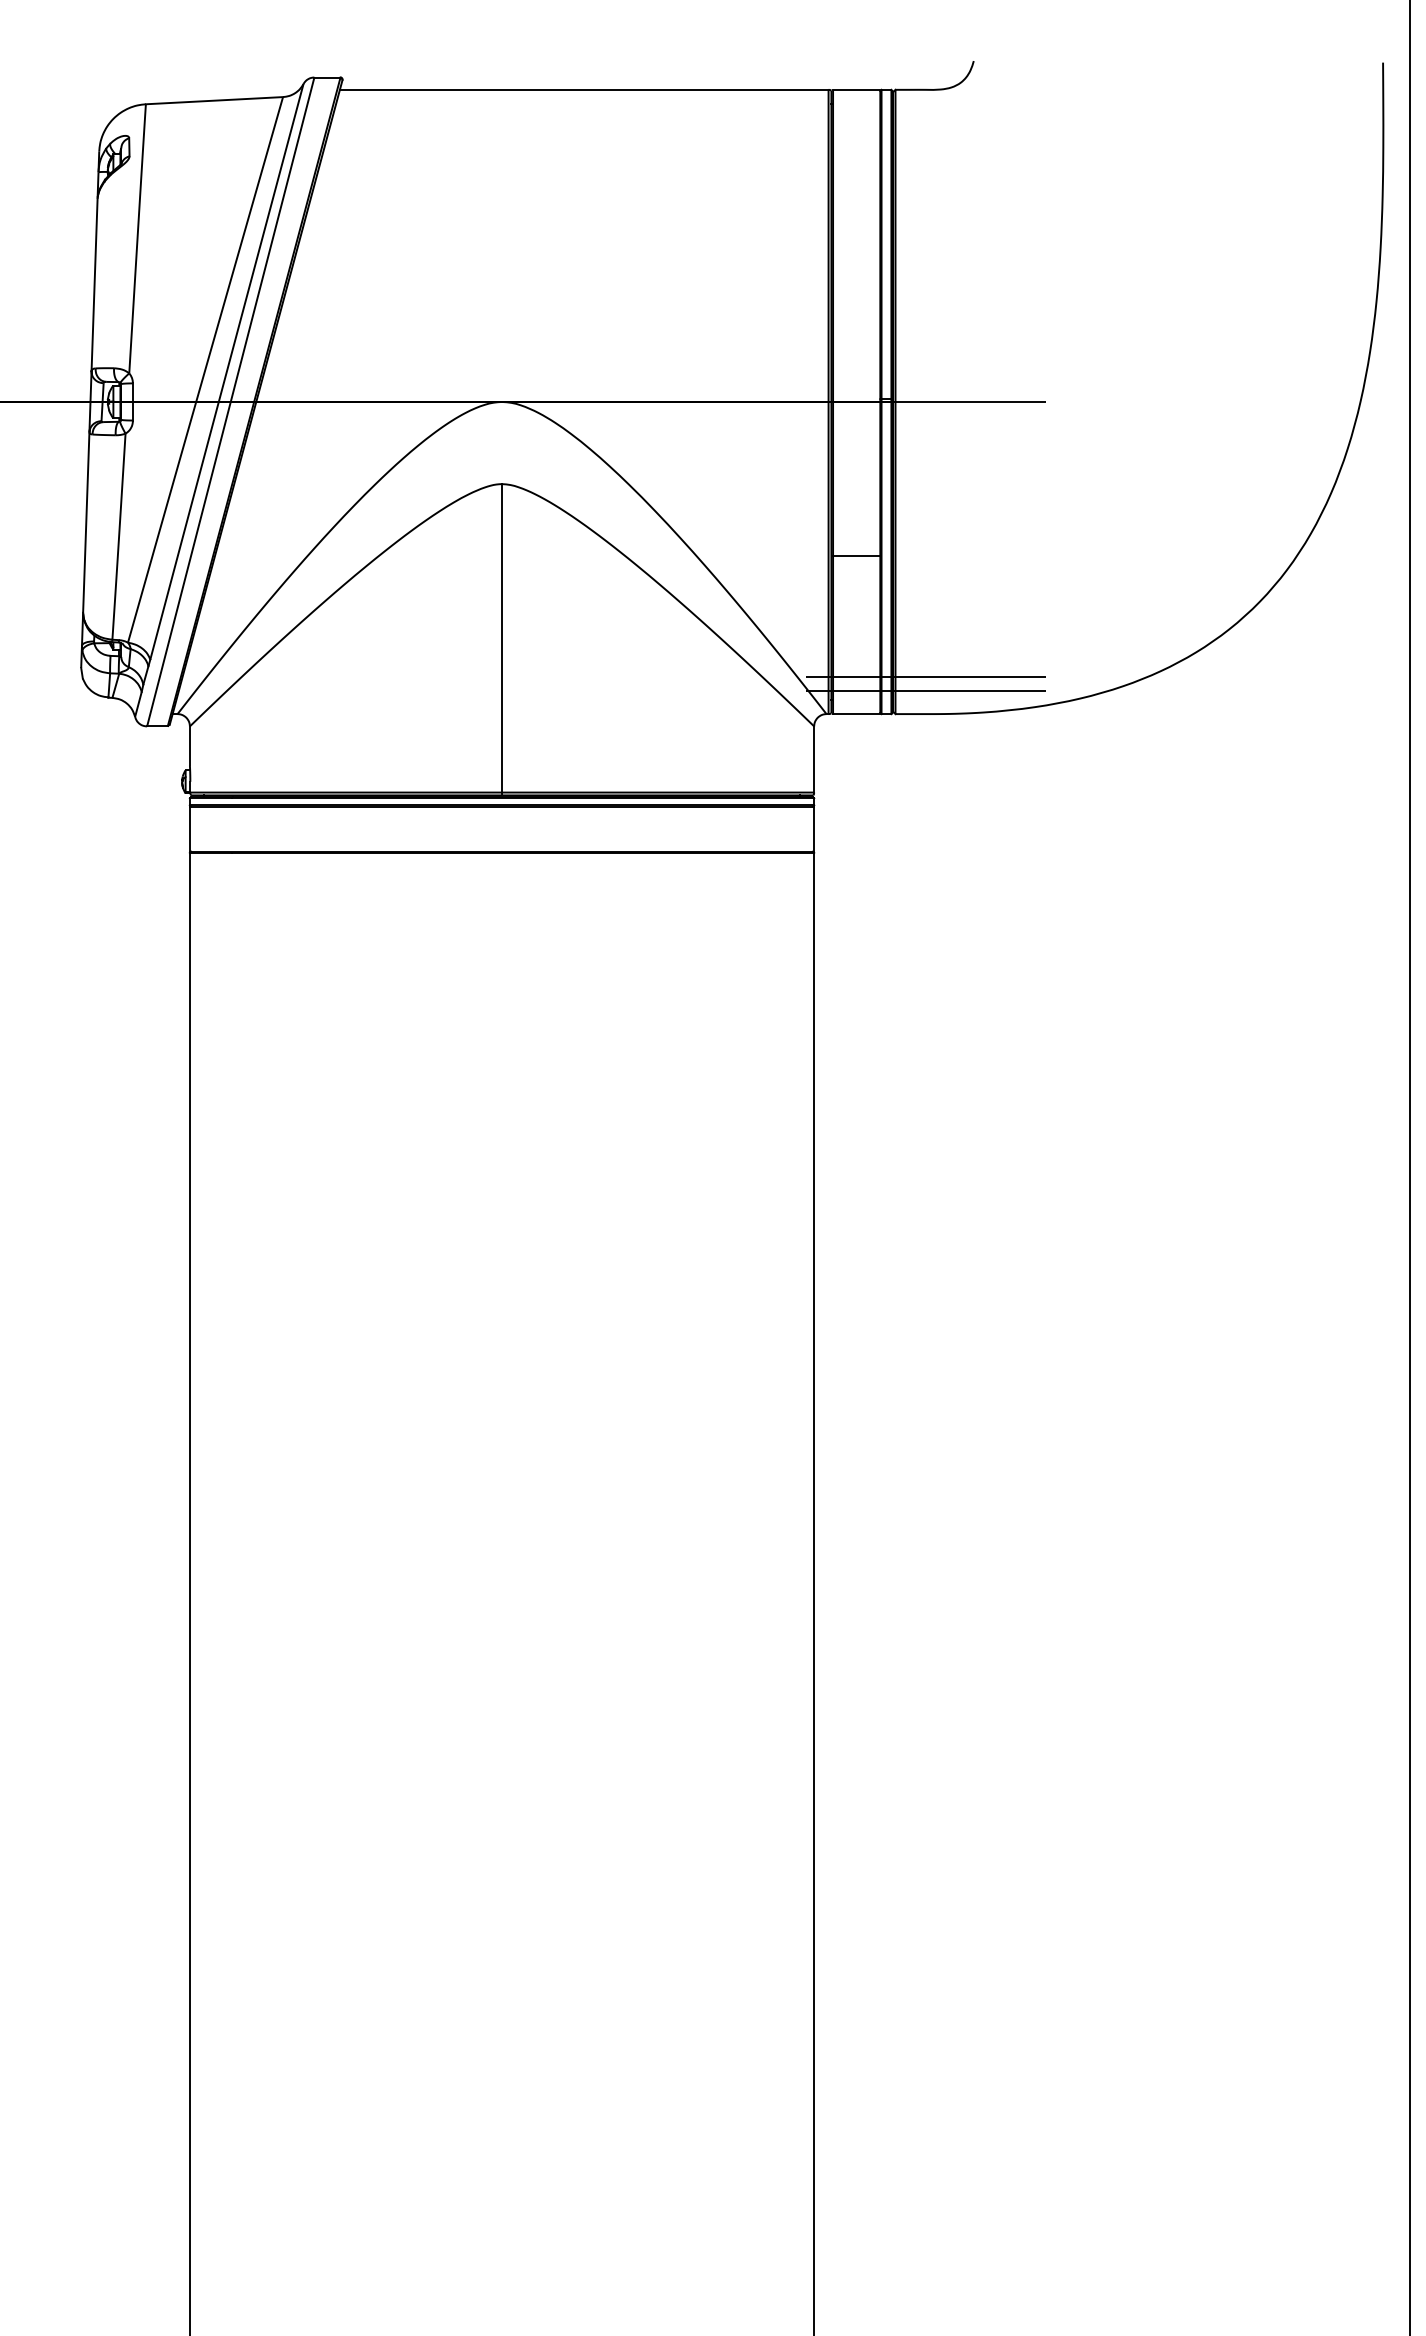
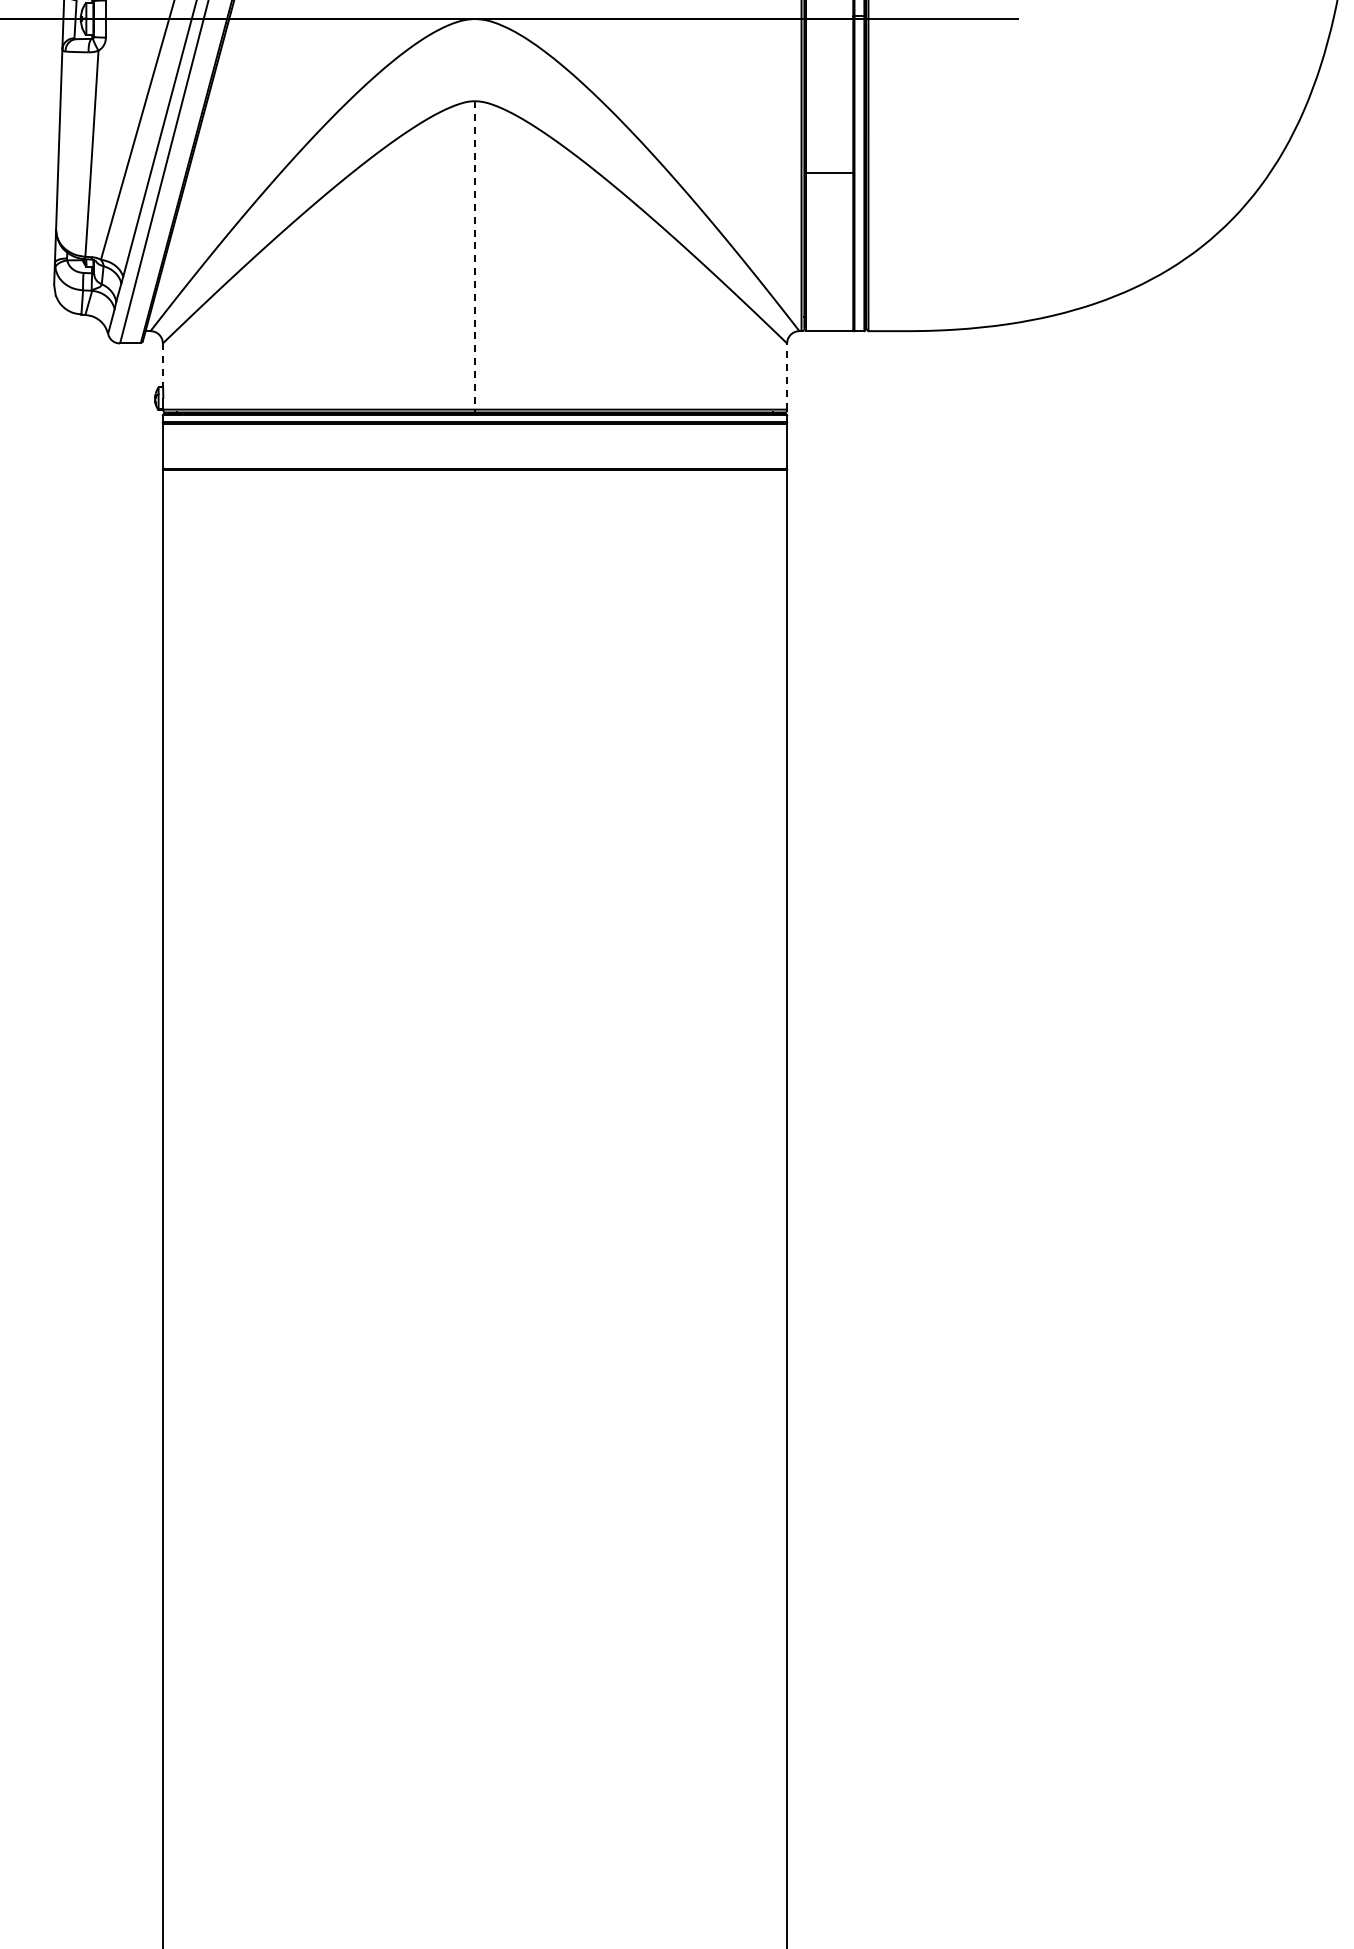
line: (502, 638) -> (475, 255), solid -> dashed
line: (925, 677) -> (898, 294), removed
line: (925, 691) -> (898, 308), removed
line: (189, 745) -> (162, 362), solid -> dashed
line: (814, 758) -> (787, 375), solid -> dashed

